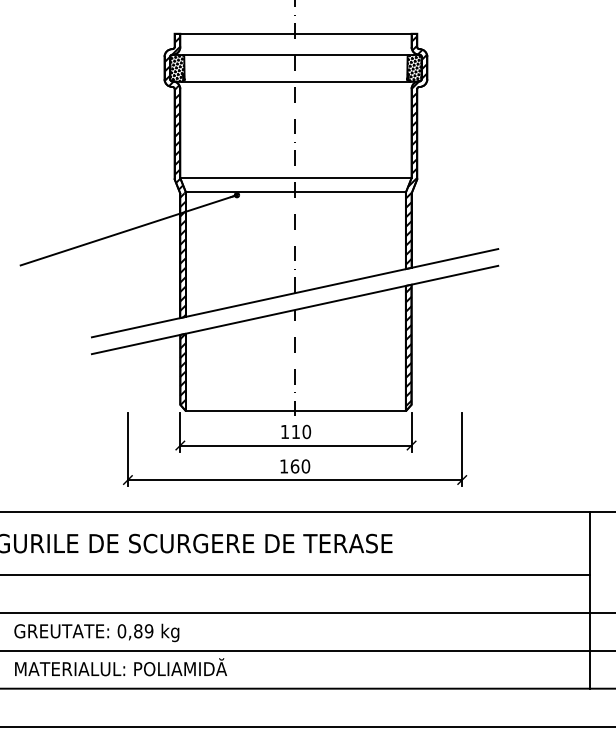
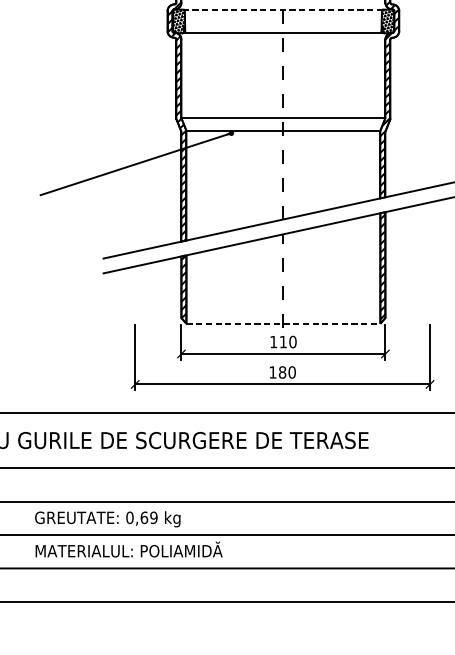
line: (295, 55) -> (283, 10), solid -> dashed
line: (295, 411) -> (283, 323), solid -> dashed
text: (294, 466) -> (282, 372), 160 -> 180
text: (138, 631) -> (144, 518), 0,89 -> 0,69

